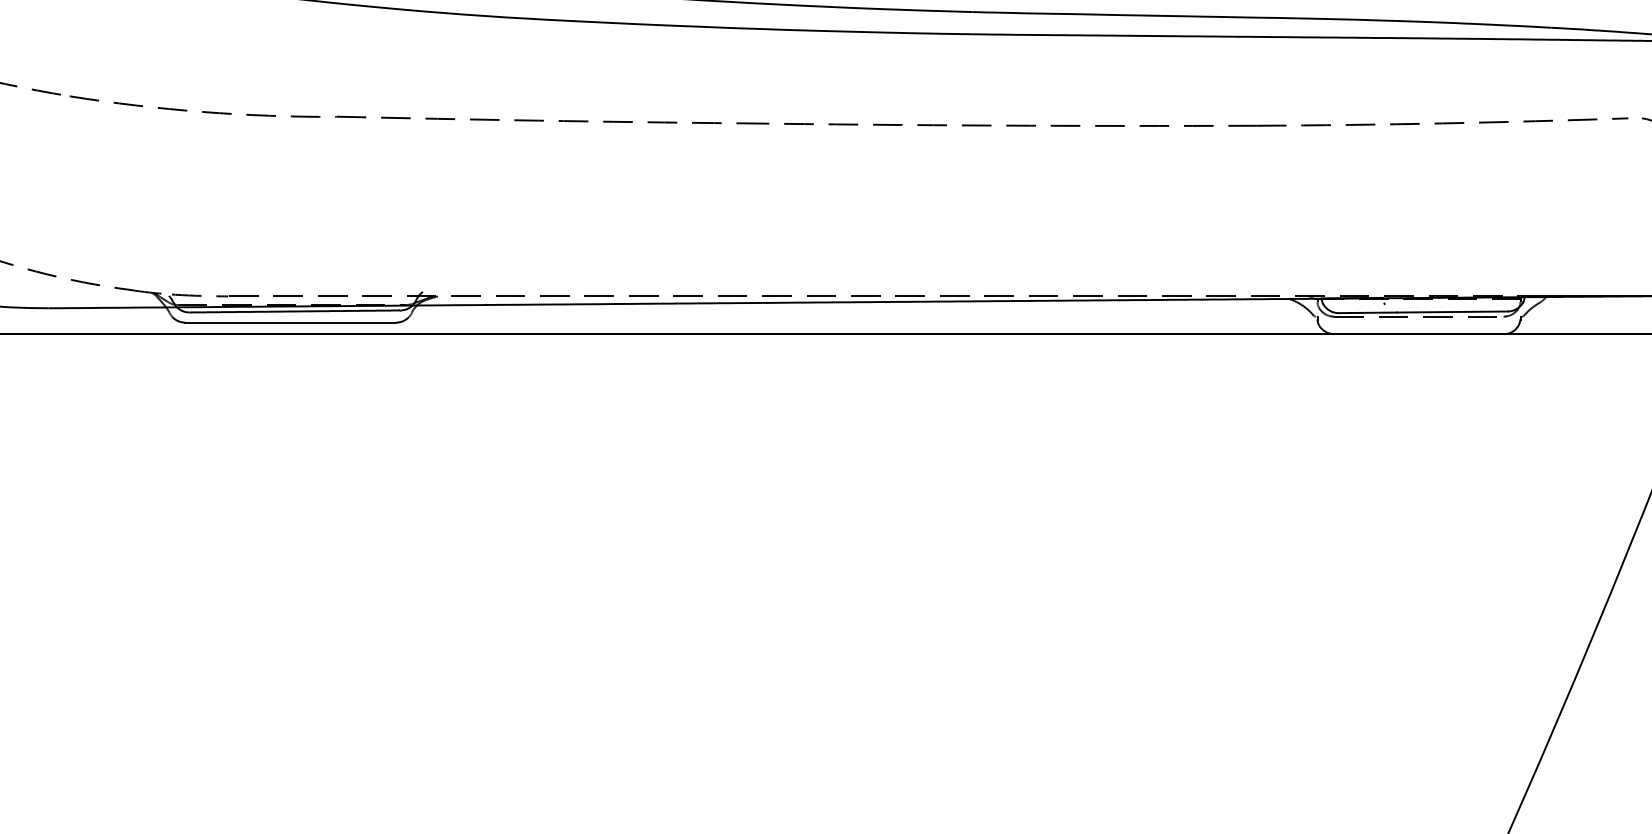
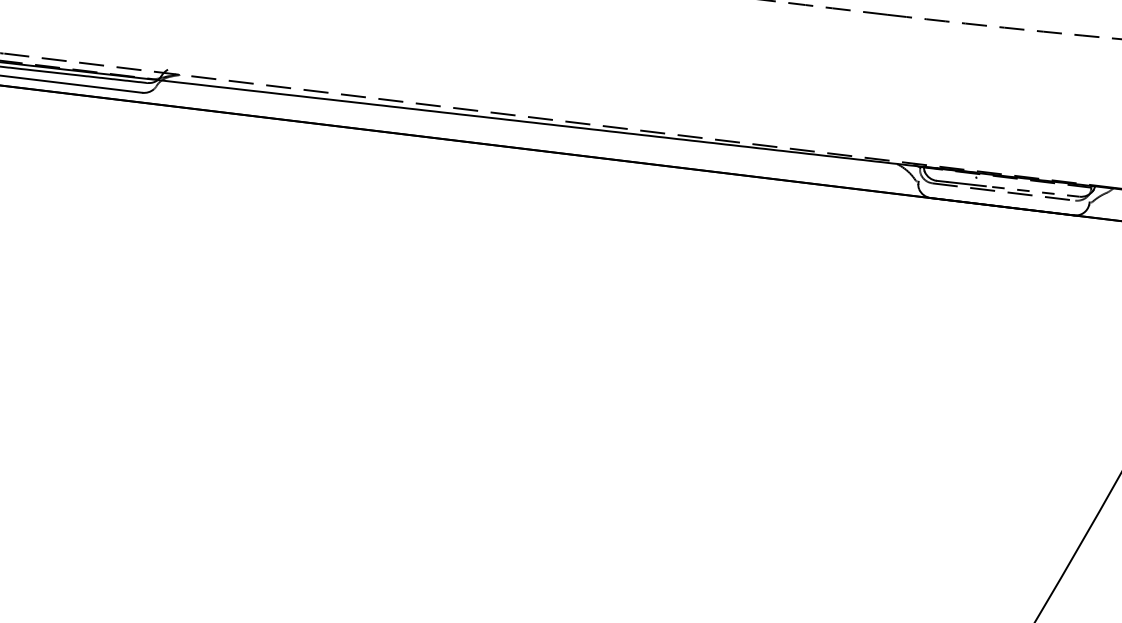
line: (1452, 312) -> (1032, 191), solid -> dashed

